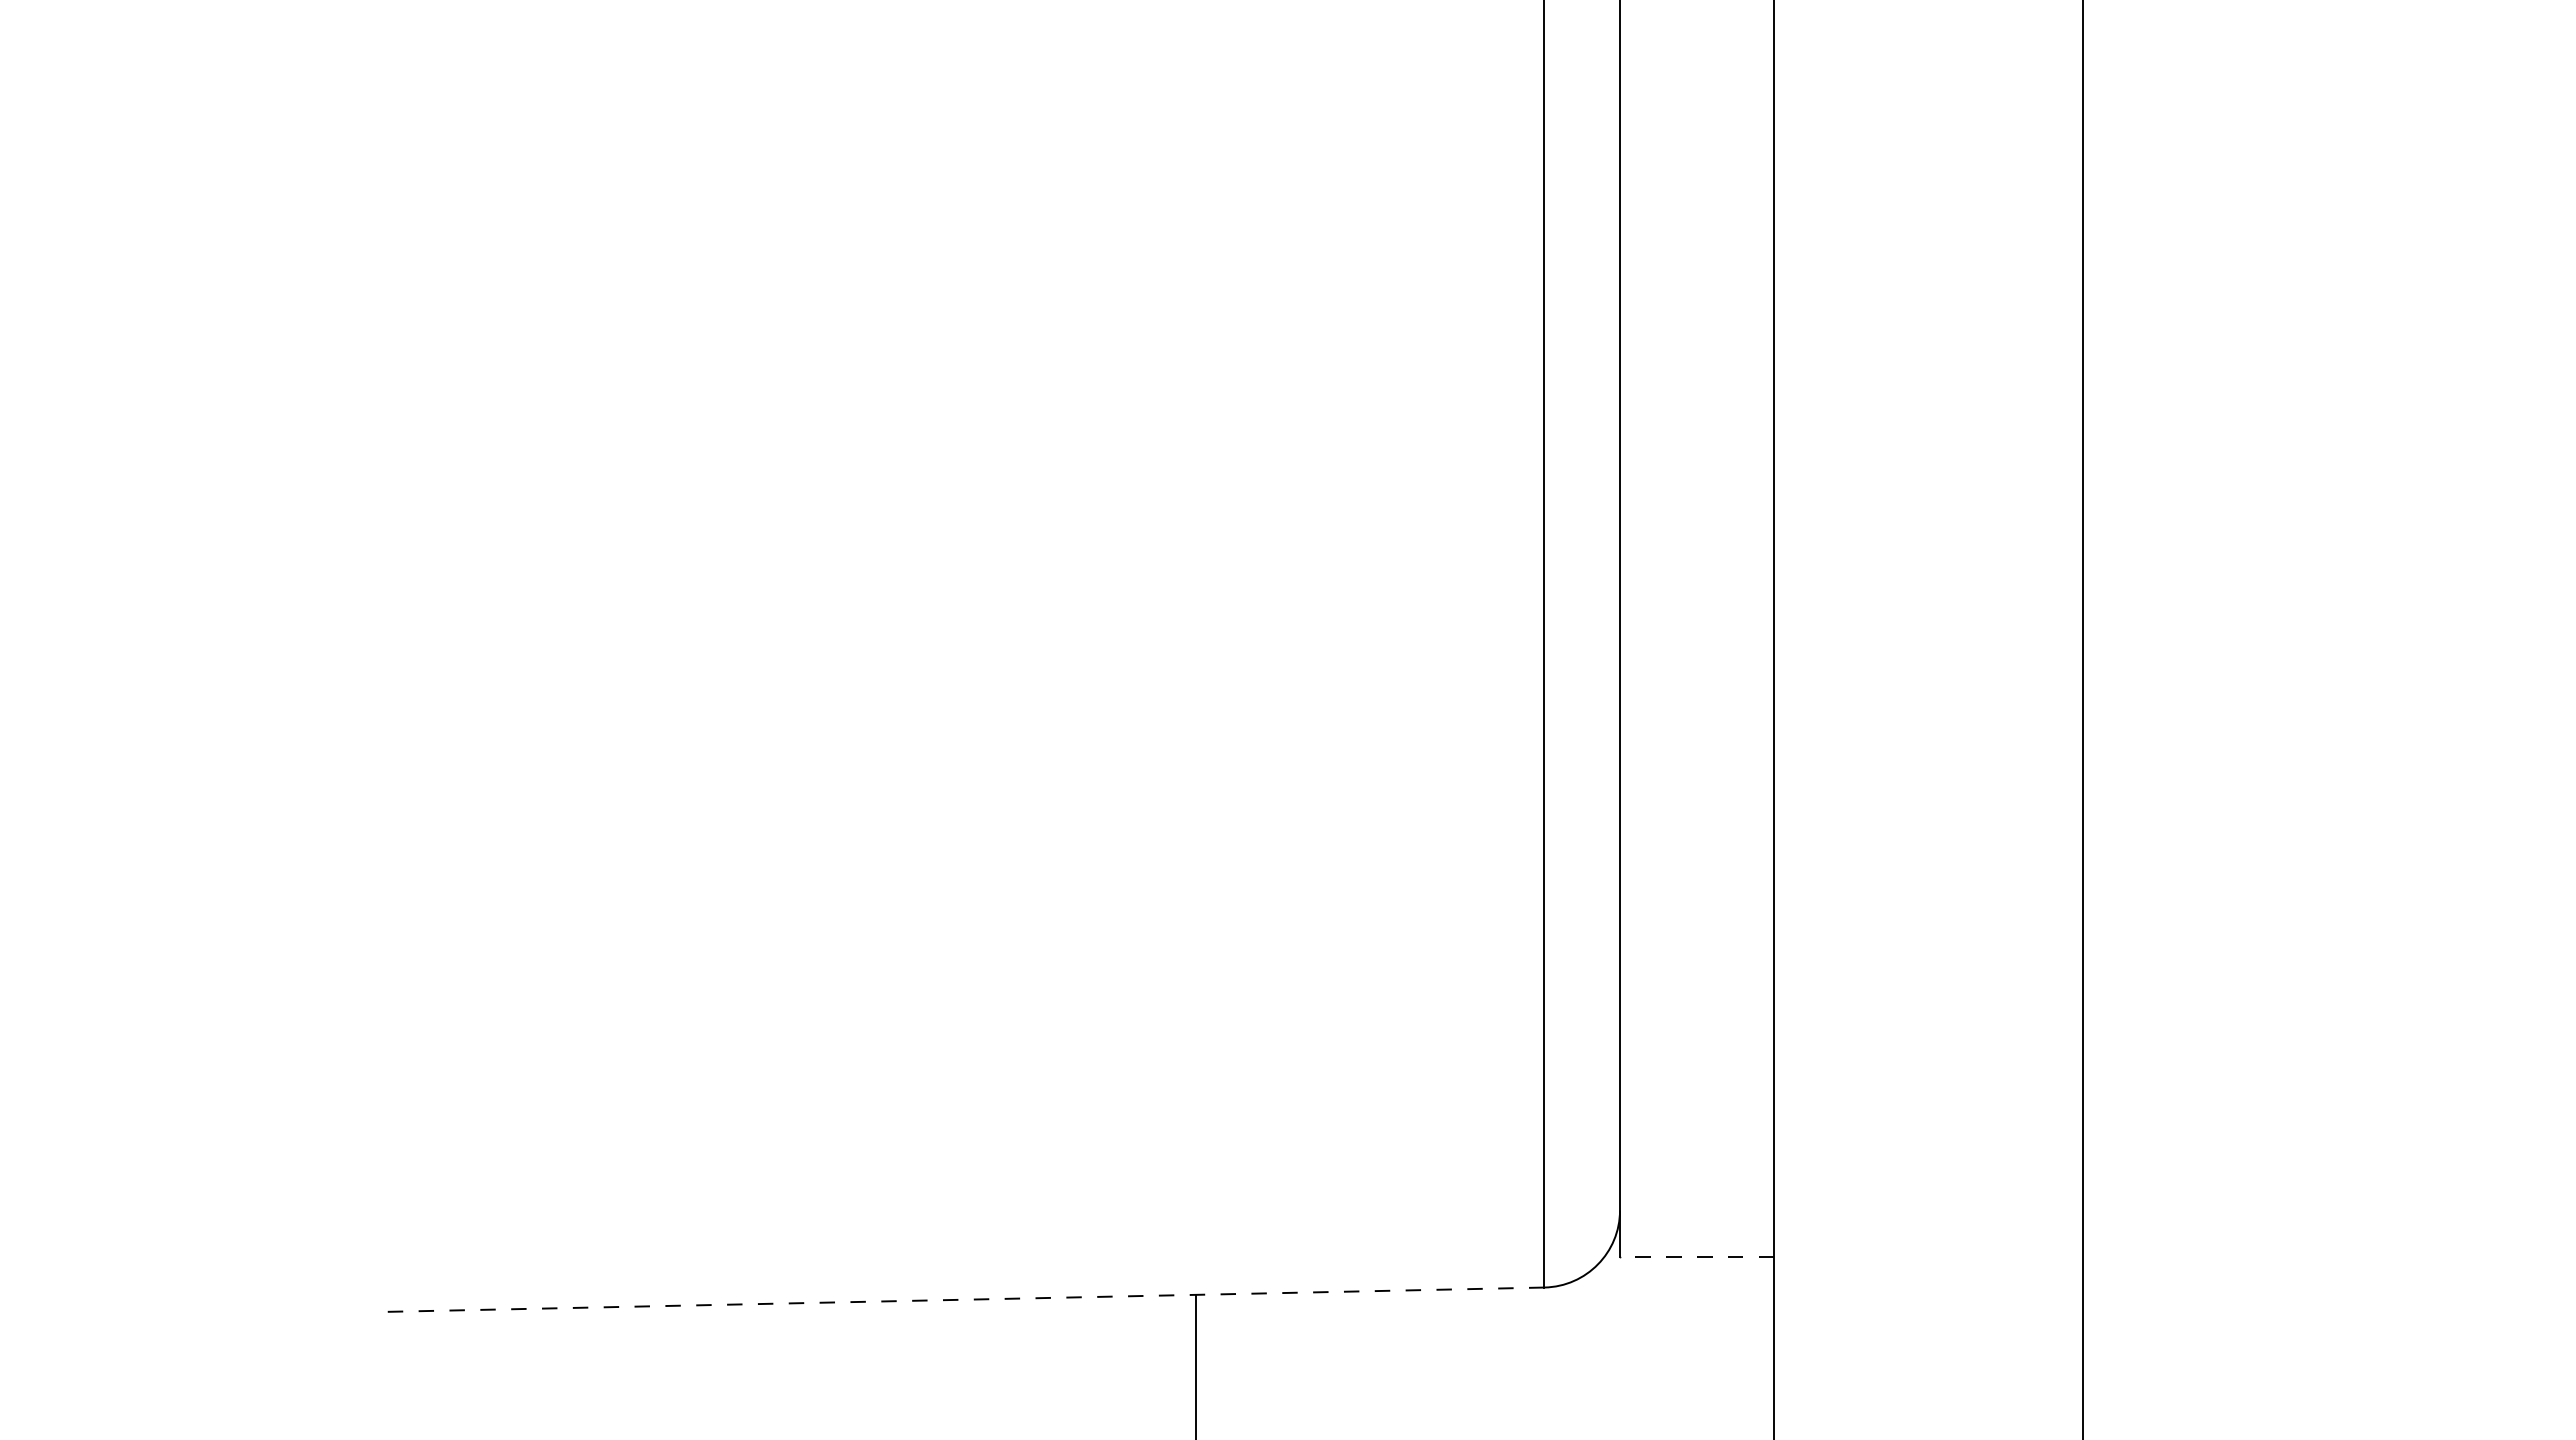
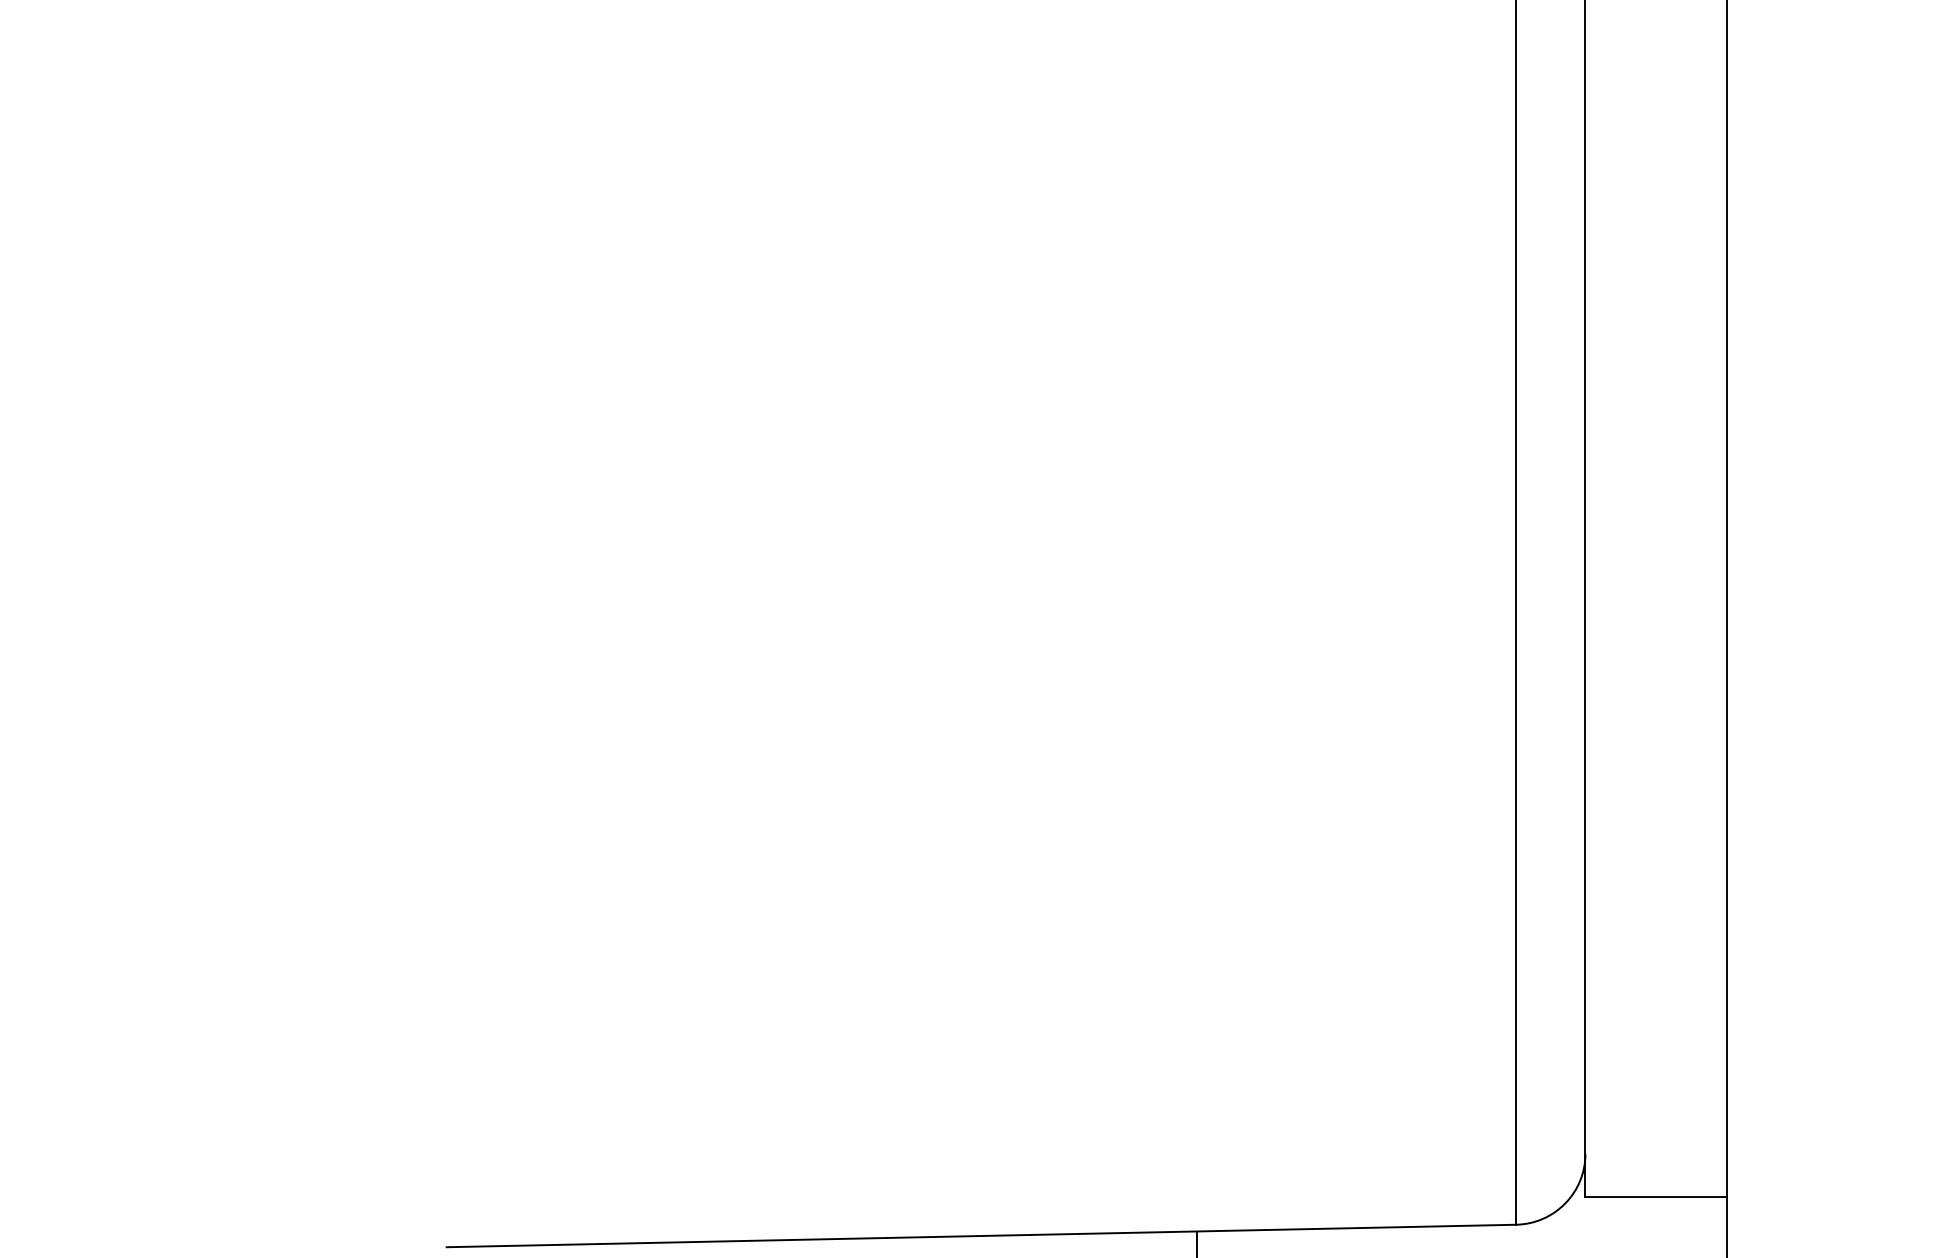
line: (1696, 1257) -> (1655, 1197), dashed -> solid
line: (960, 1299) -> (980, 1235), dashed -> solid

